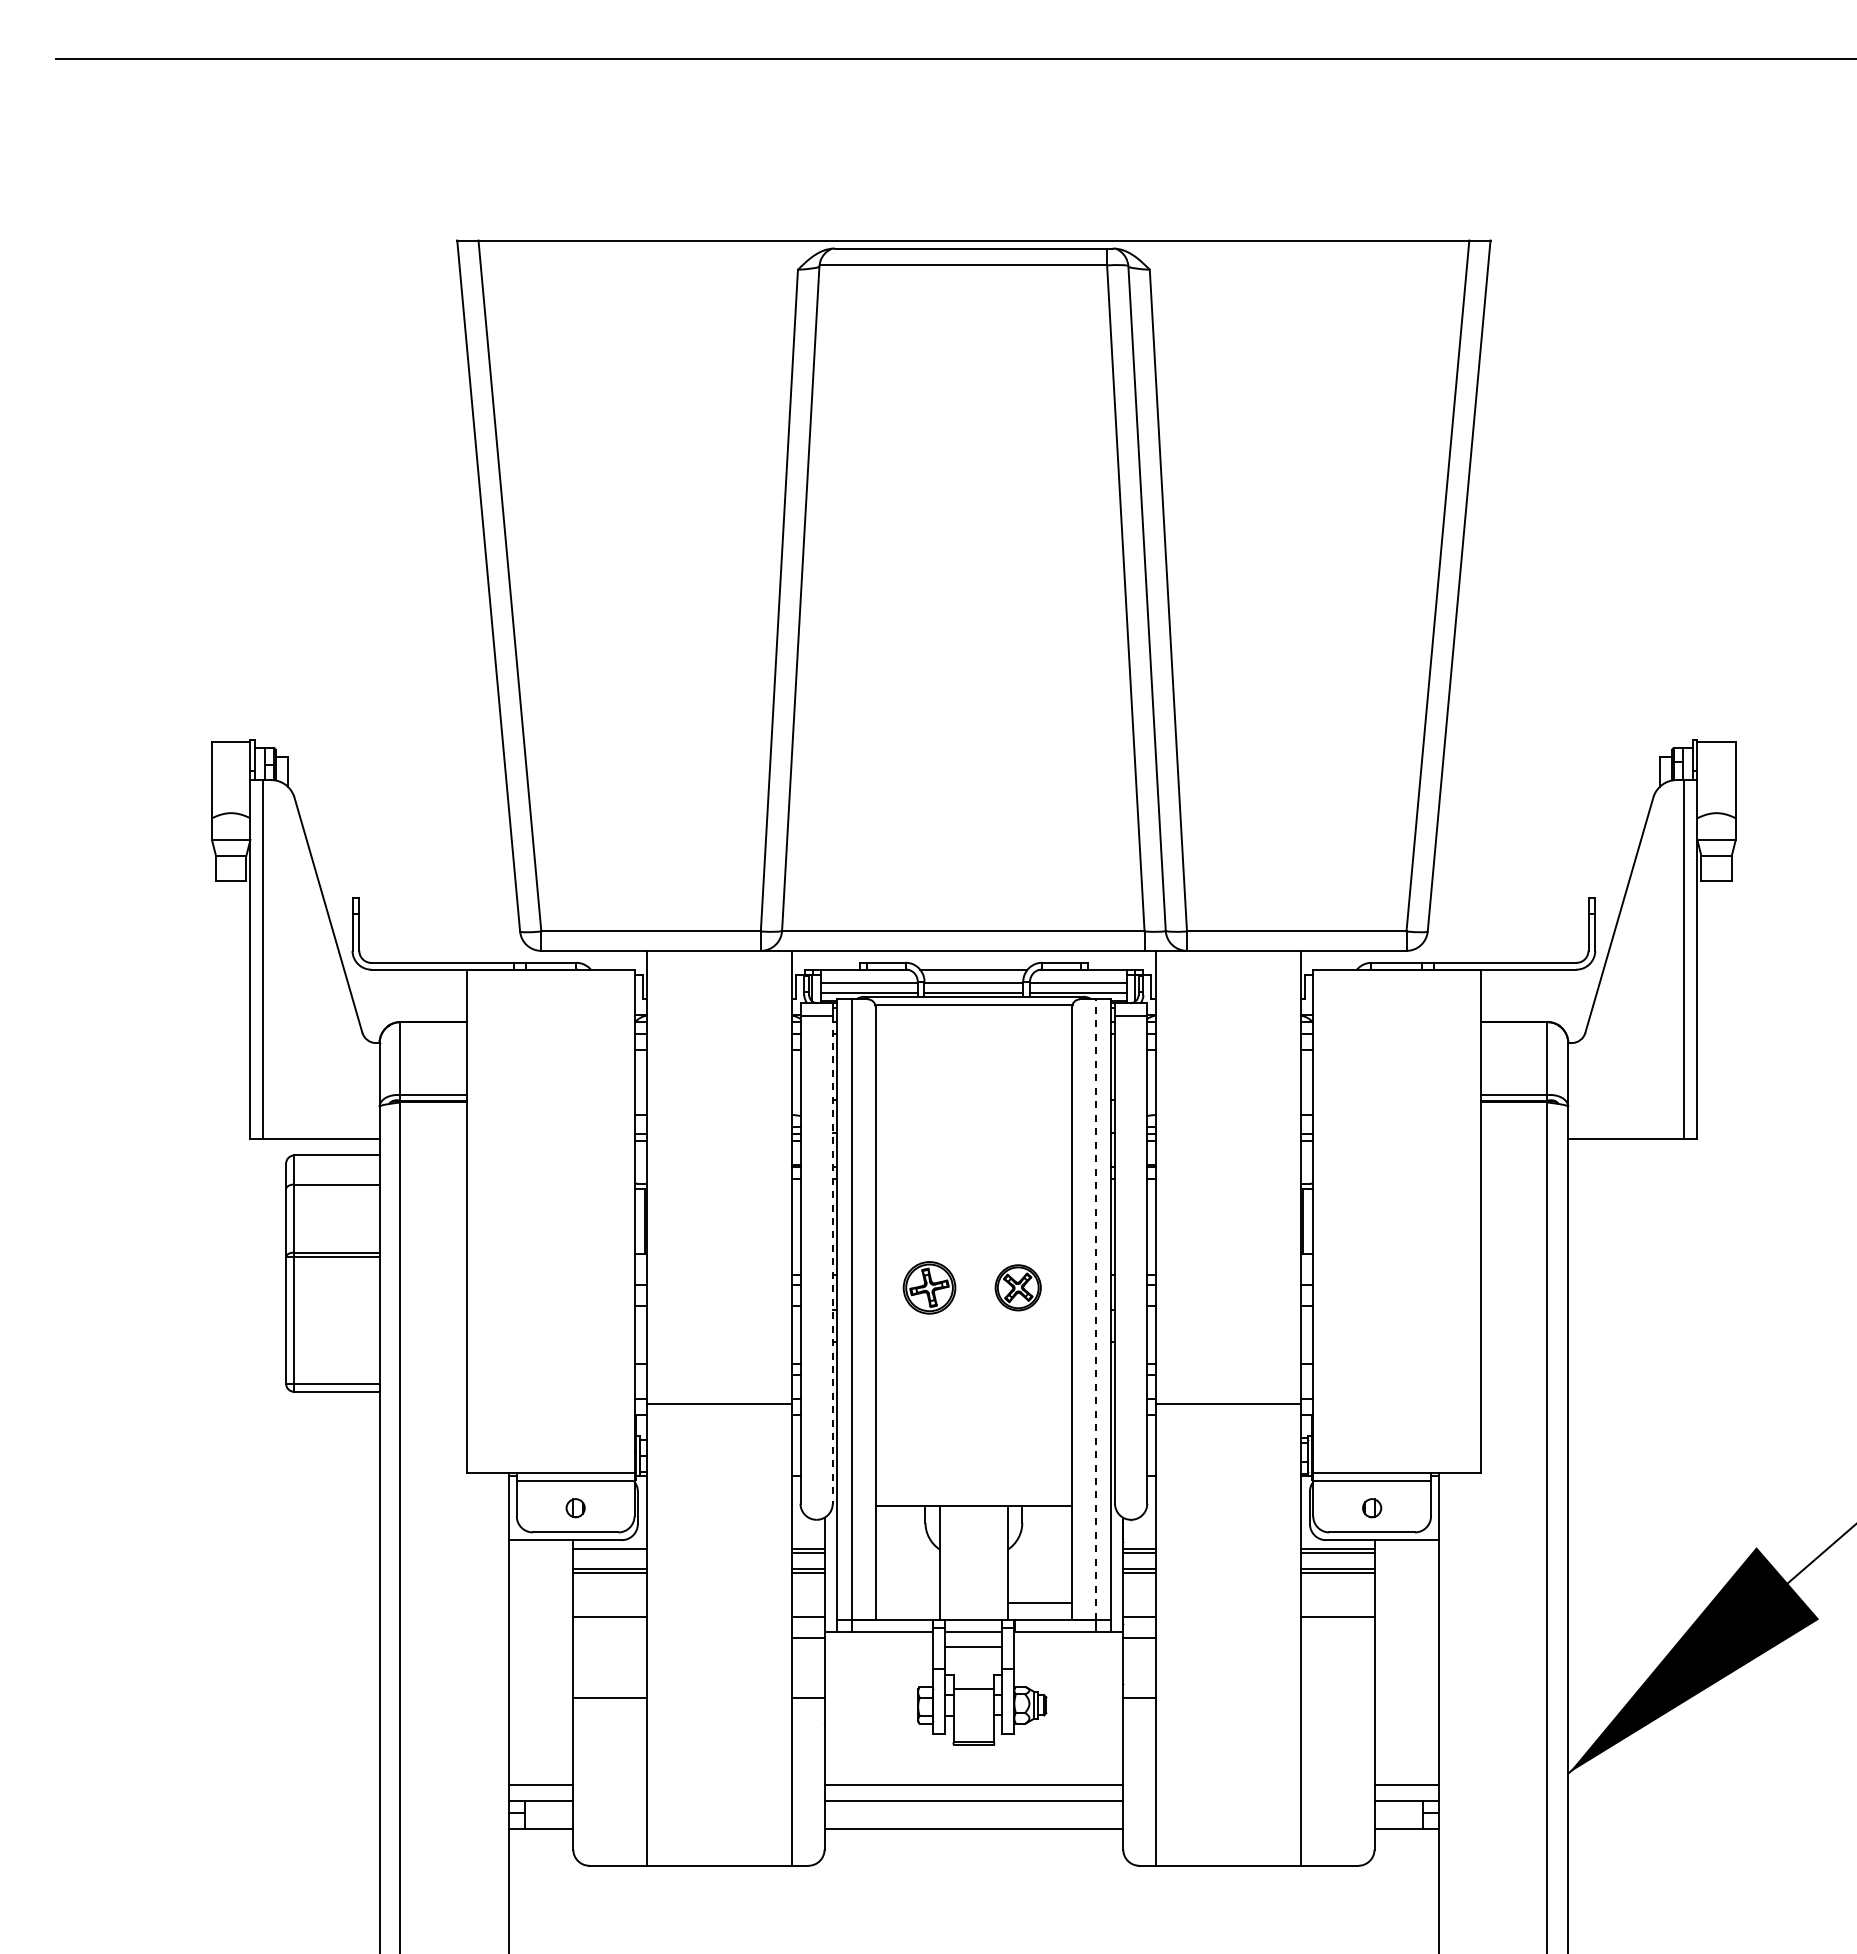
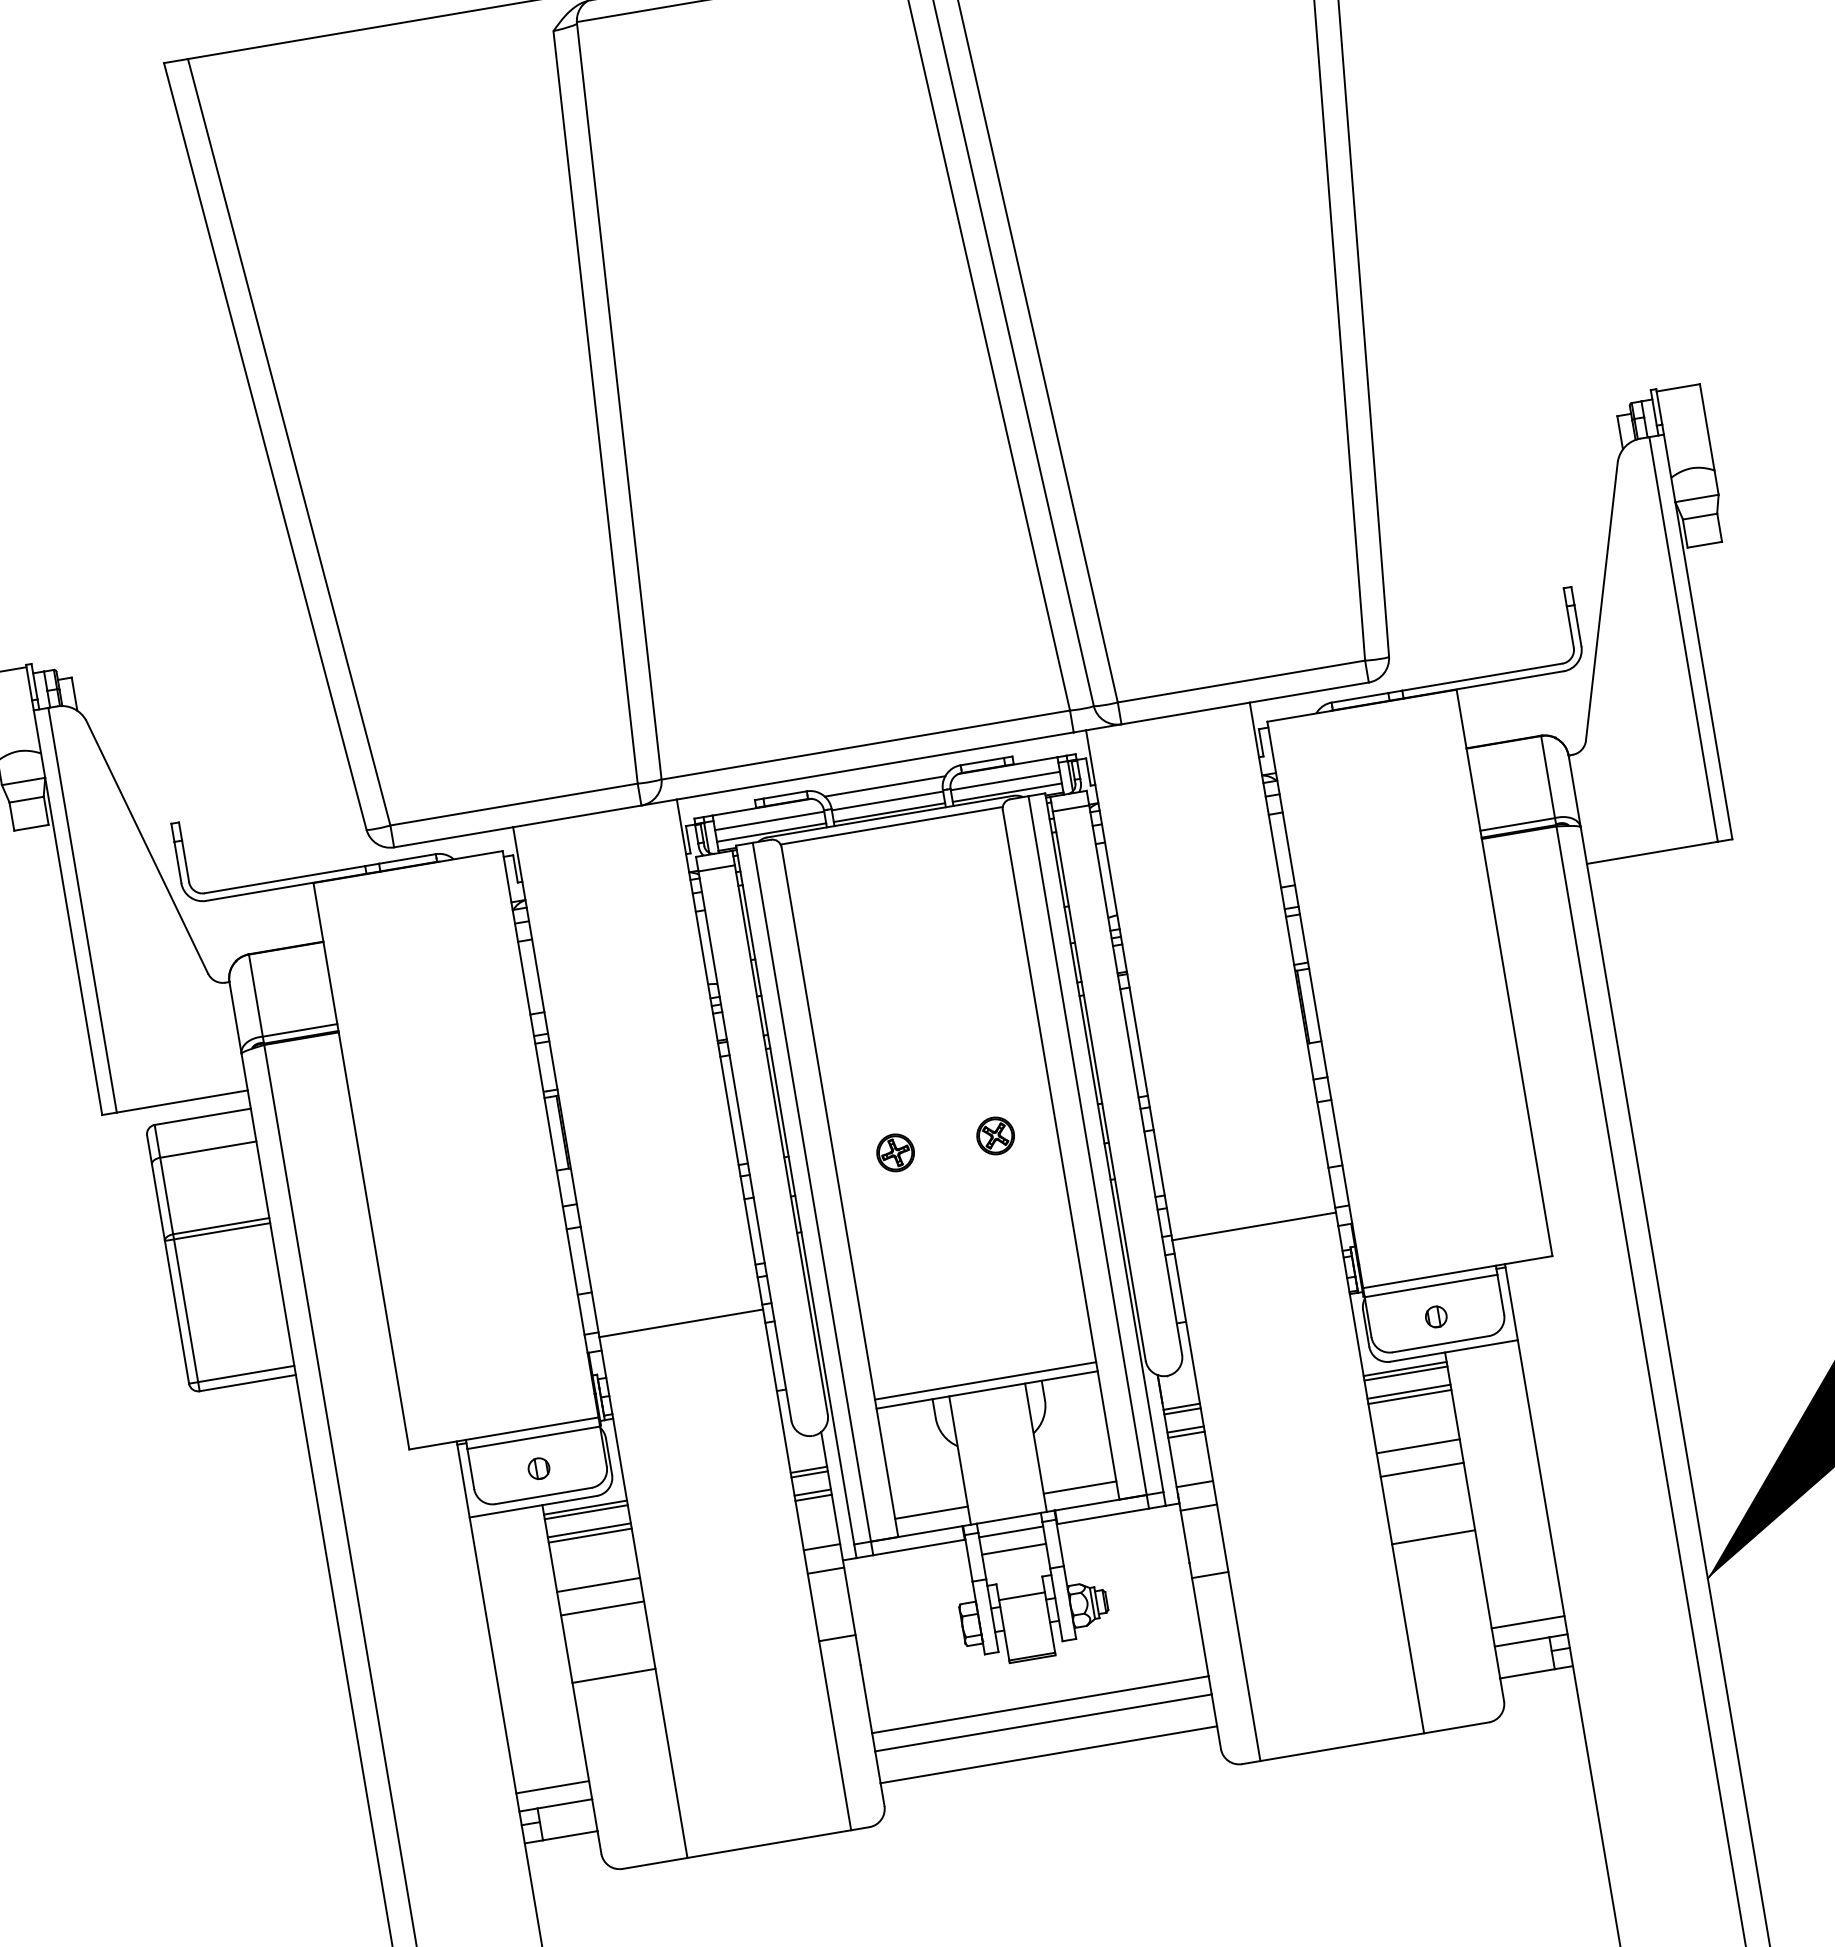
line: (832, 1259) -> (780, 1139), dashed -> solid
part: (929, 1287) -> (895, 1152), size x0.62
part: (1018, 1287) -> (995, 1135), size x0.71
line: (1096, 1308) -> (1087, 1144), dashed -> solid
line: (973, 1497) -> (985, 1380), added
line: (610, 1552) -> (586, 1511), added
line: (907, 1603) -> (930, 1512), added
line: (610, 1638) -> (603, 1608), added
line: (1337, 1638) -> (1422, 1470), added
line: (1337, 1697) -> (1433, 1536), added

